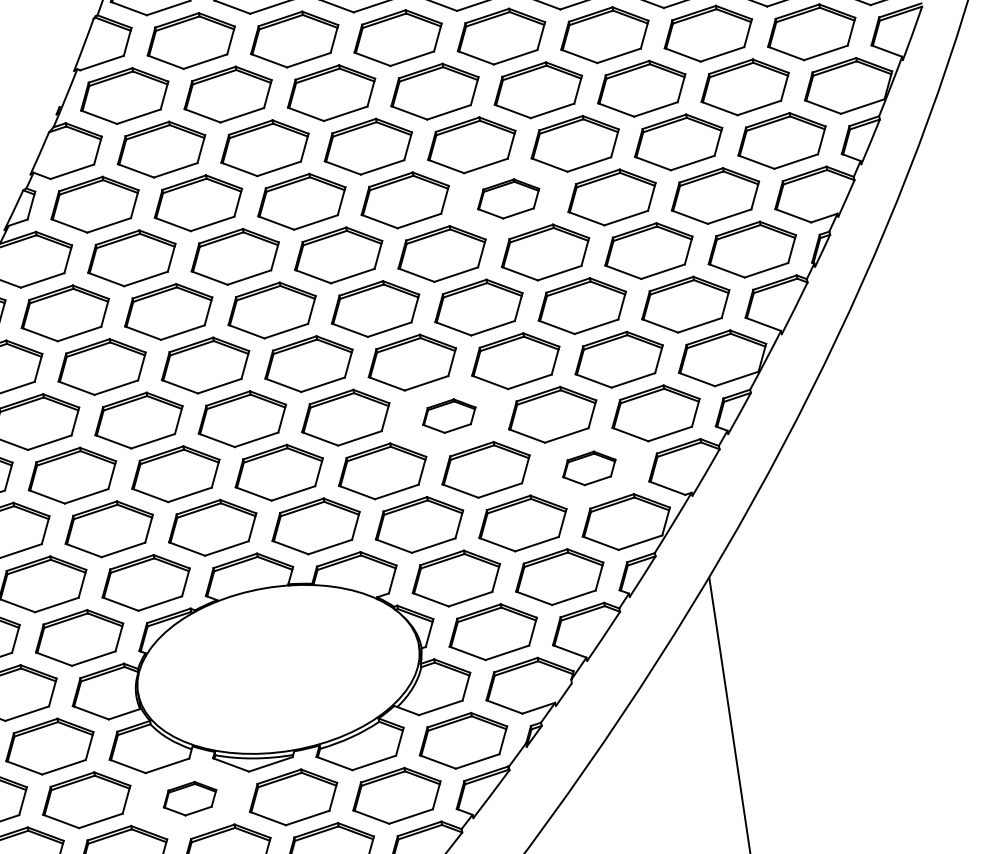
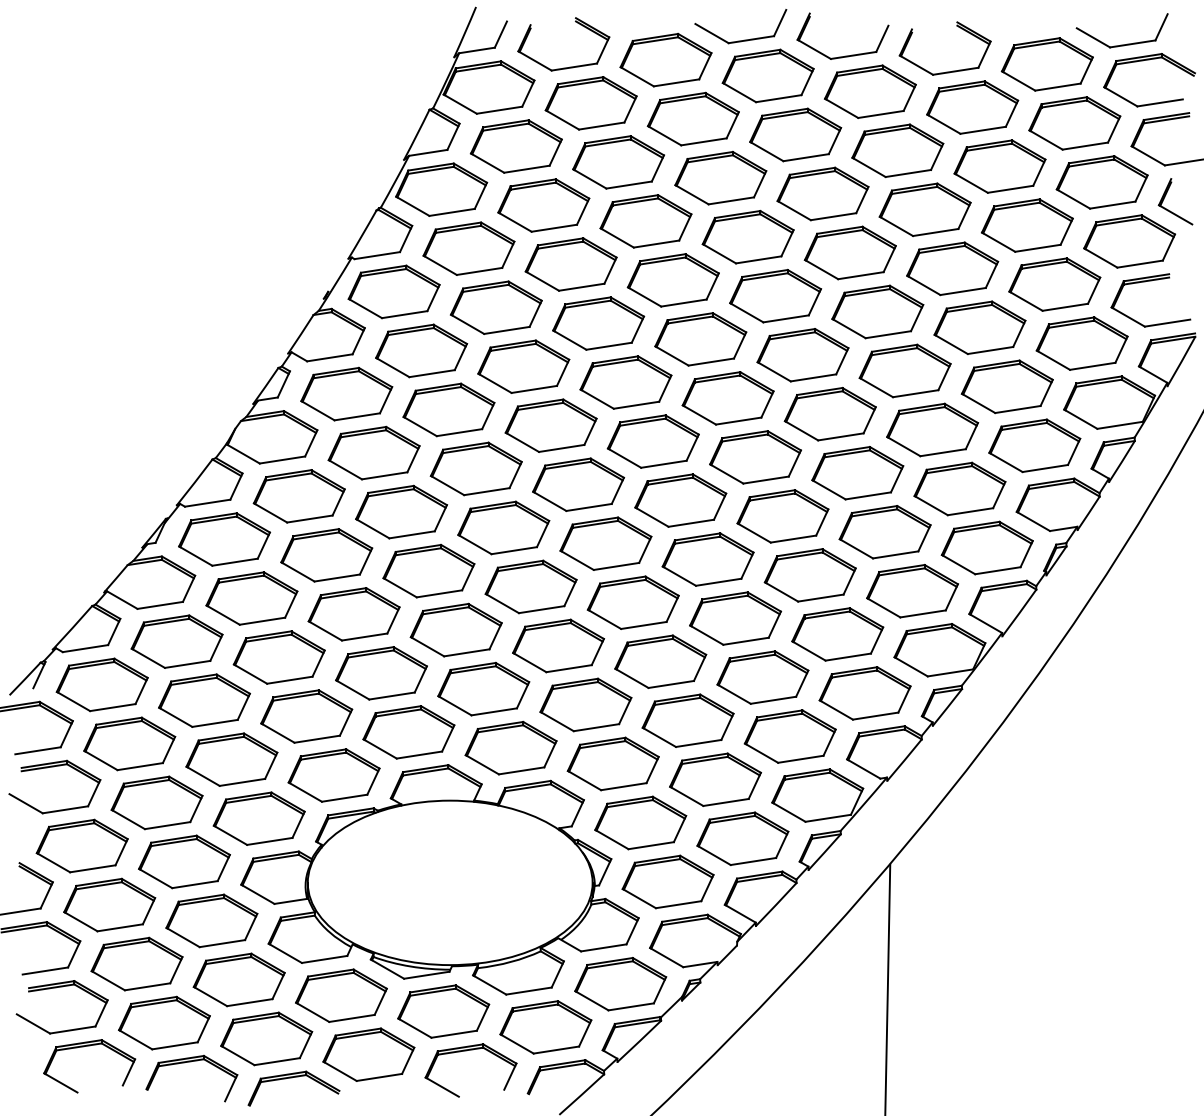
part: (508, 199) -> (755, 457), size x1.43
part: (448, 416) -> (660, 661), size x1.67
part: (588, 468) -> (789, 736), size x1.67
part: (190, 798) -> (341, 995), size x1.67

